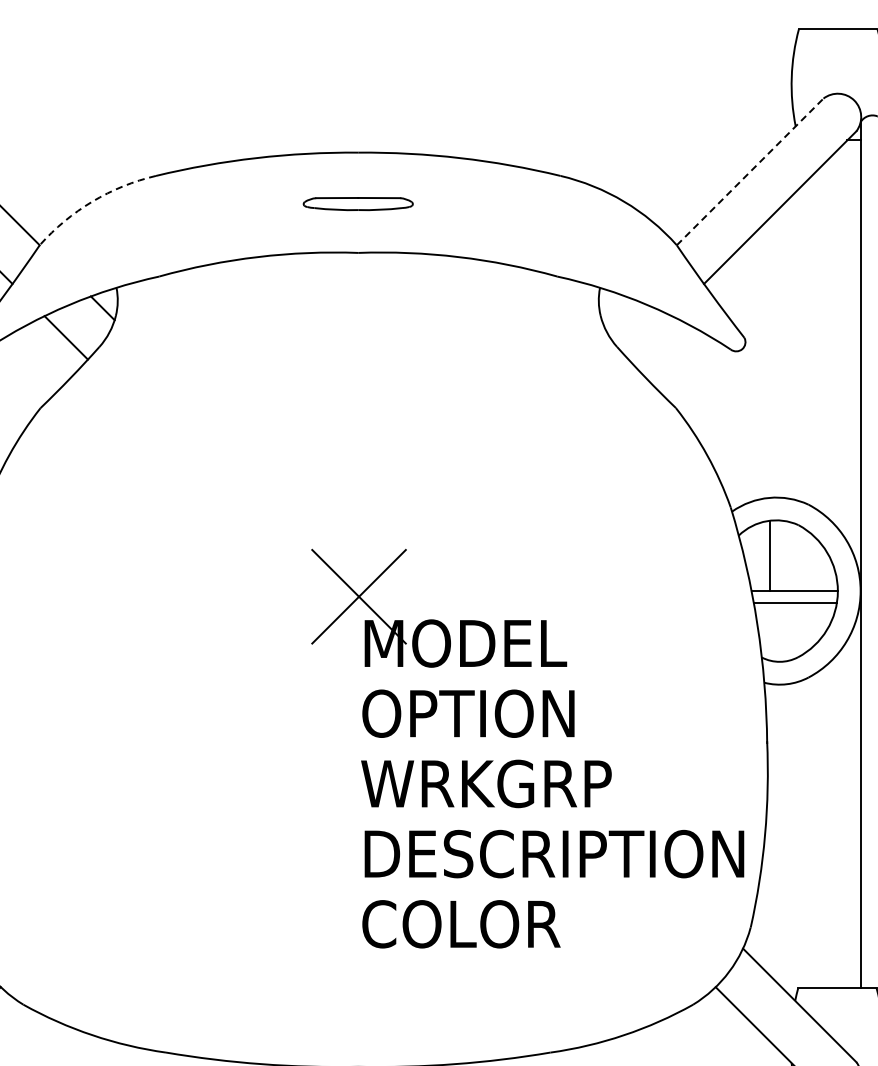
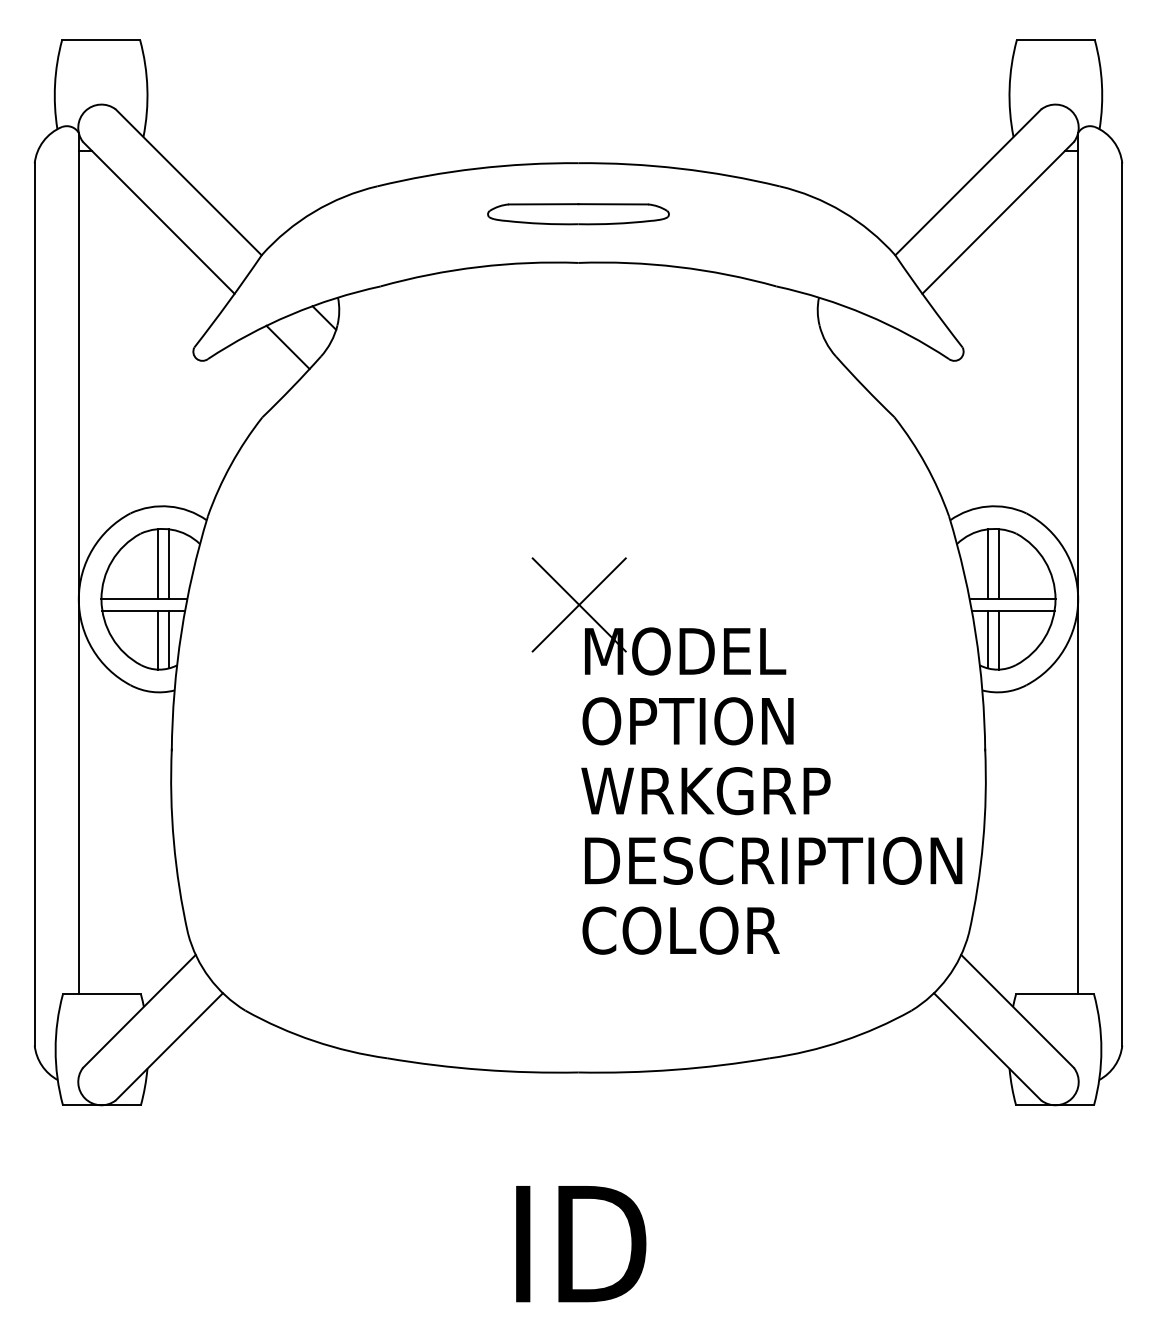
line: (750, 172) -> (968, 182), dashed -> solid
arc: (92, 201) -> (314, 211), dashed -> solid
part: (358, 204) -> (578, 214), size x1.67
line: (781, 556) -> (999, 564), added
line: (769, 631) -> (987, 639), added
line: (781, 631) -> (999, 639), added

